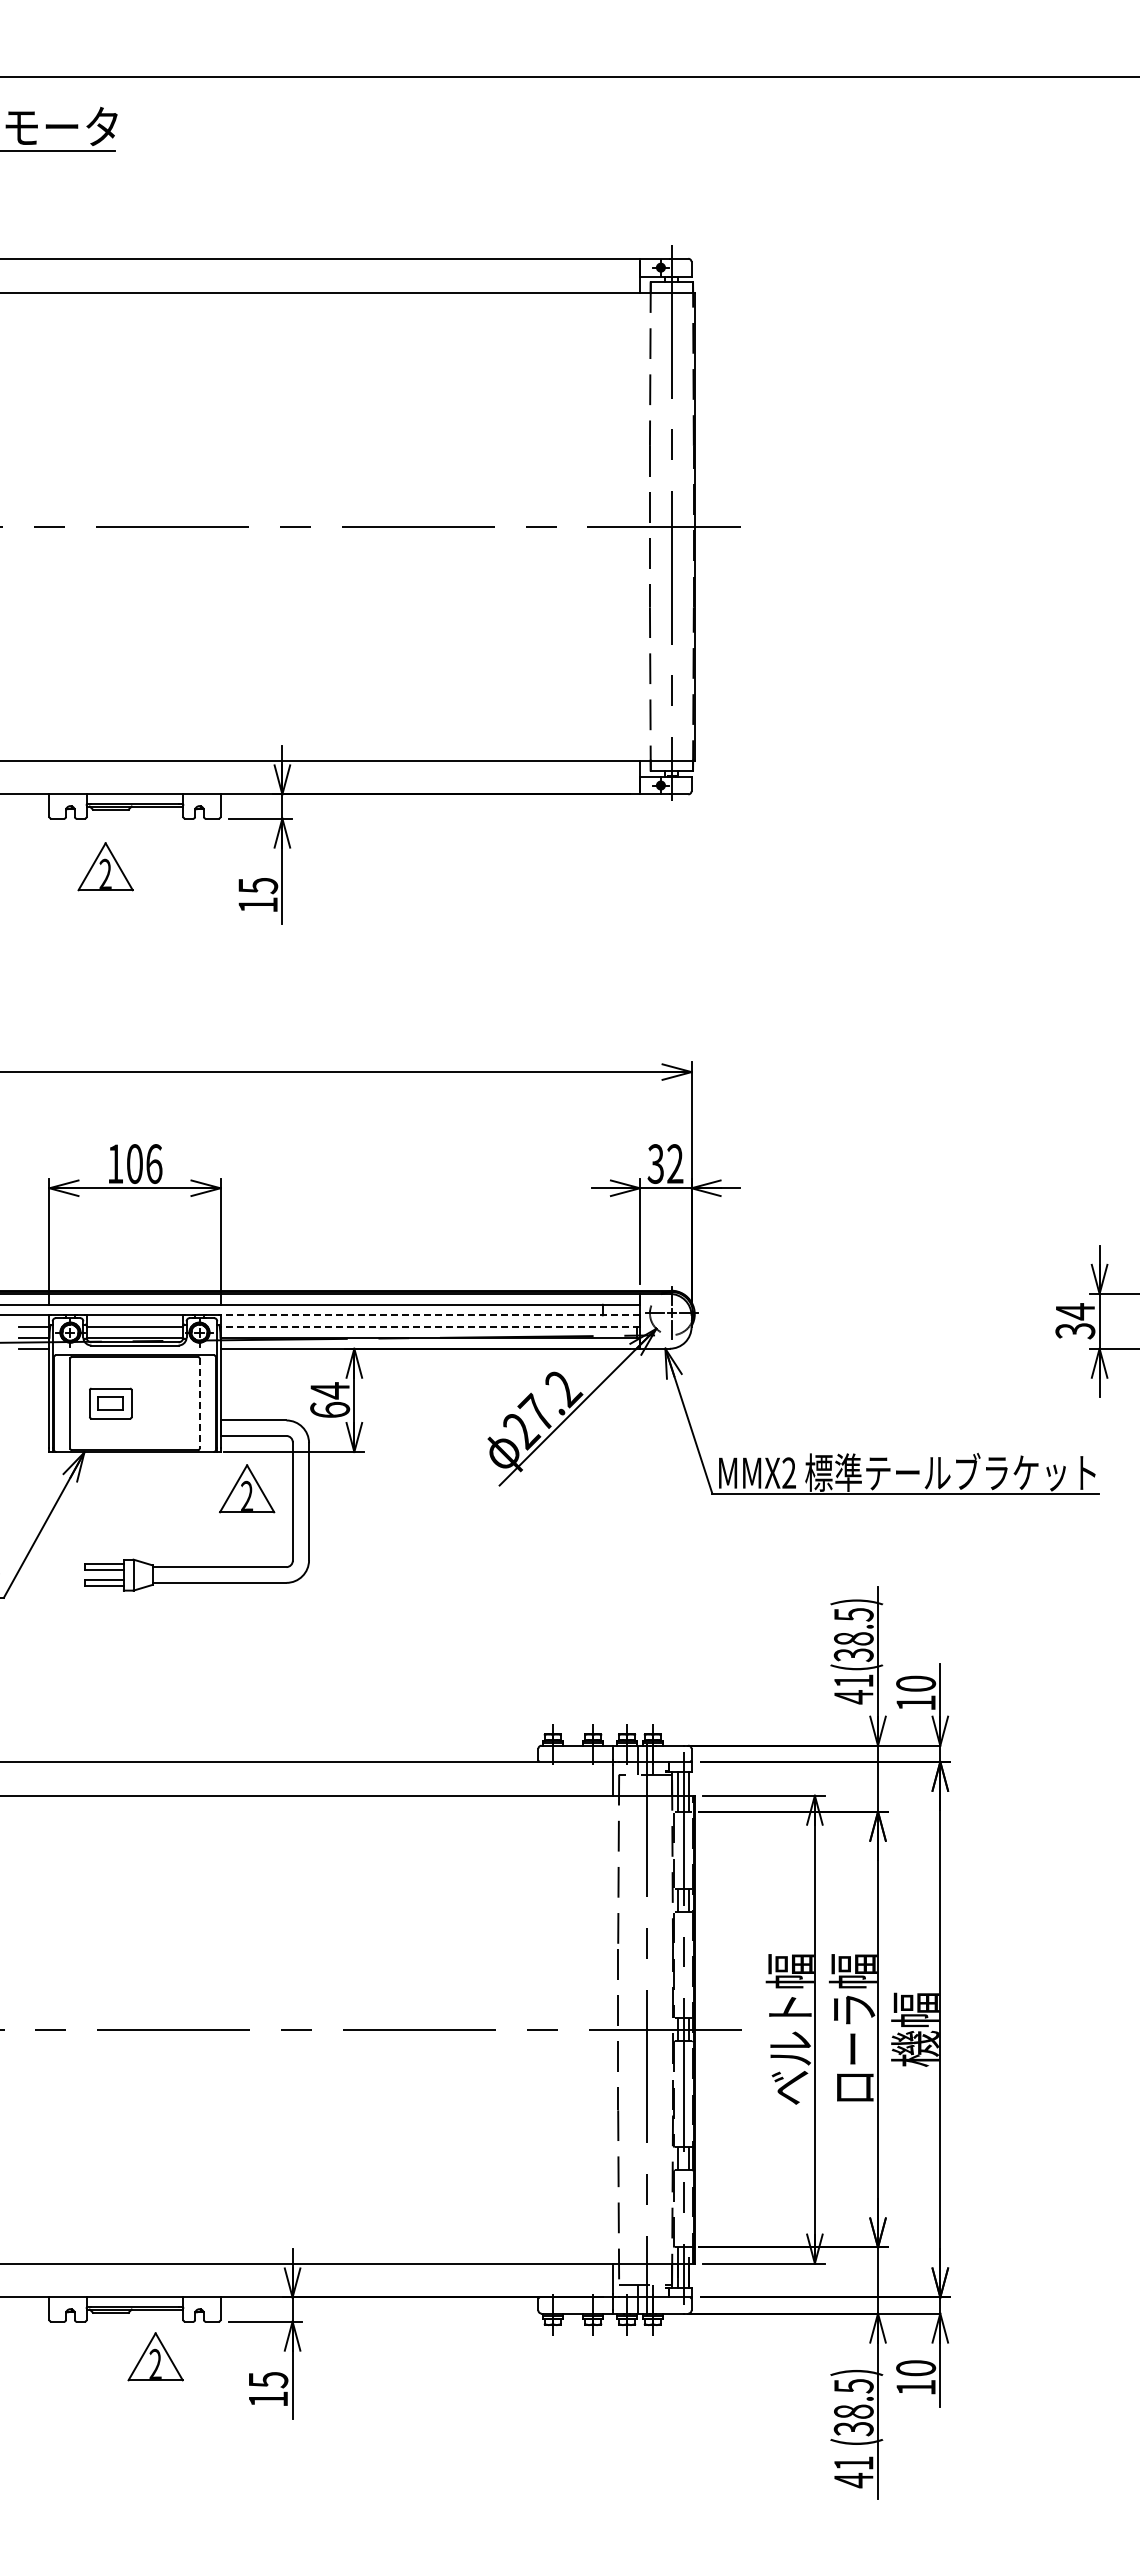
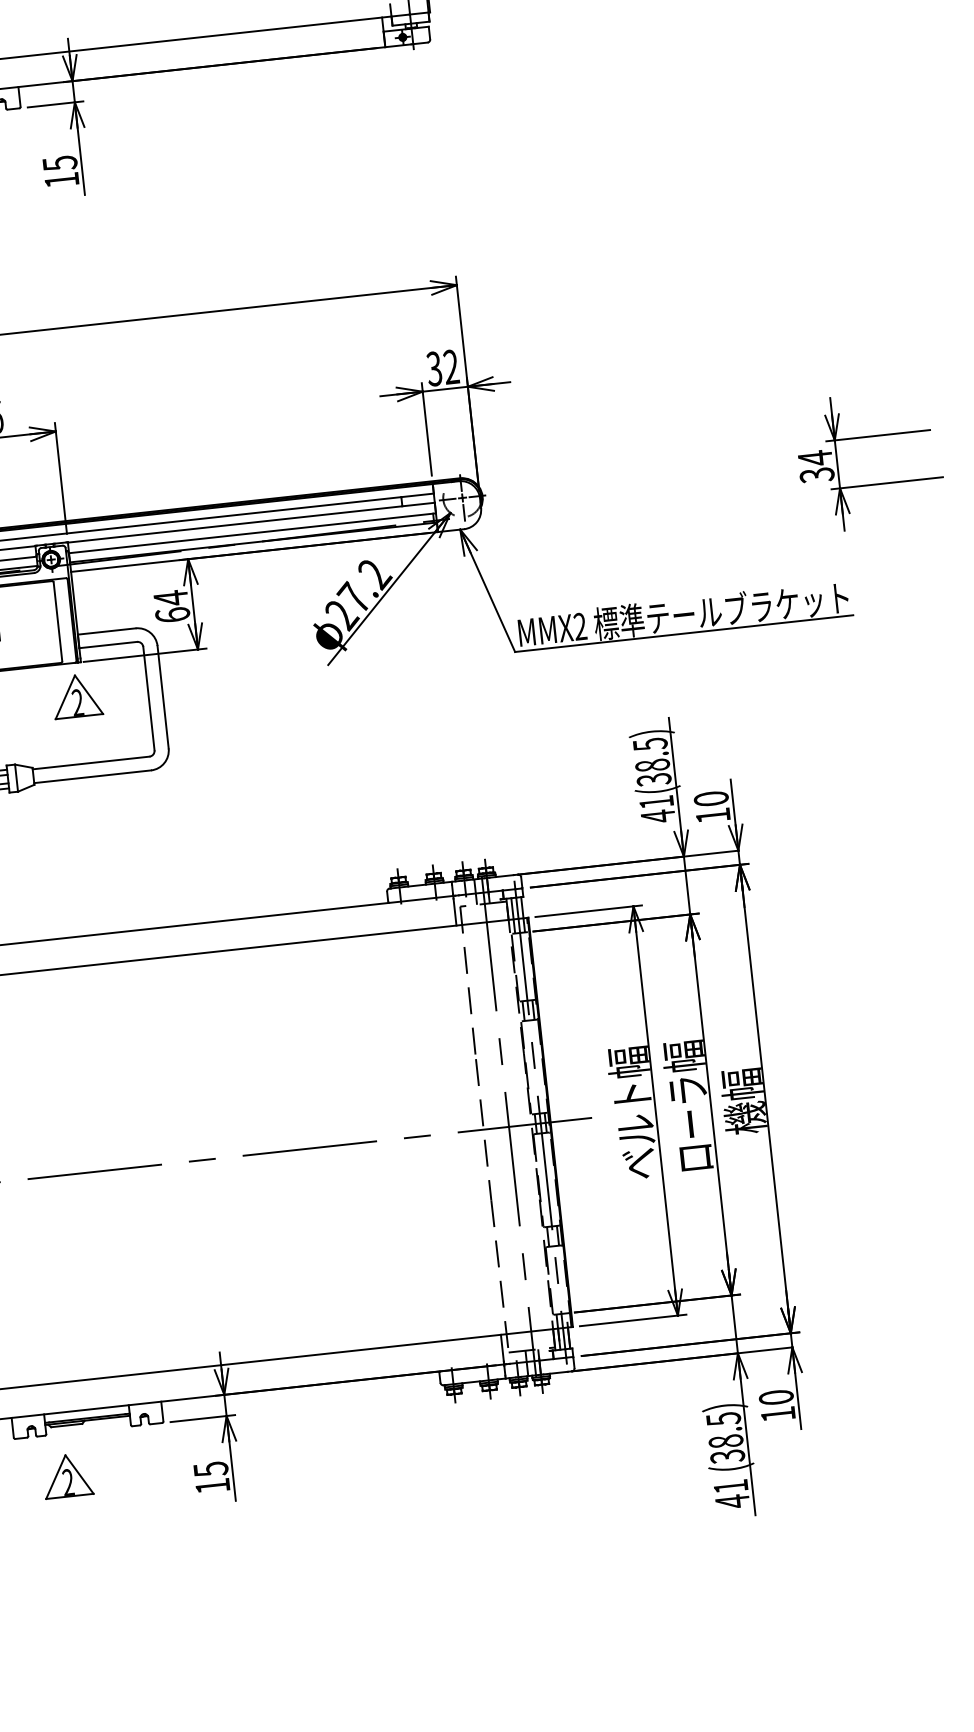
line: (430, 1315) -> (251, 522), dashed -> solid
line: (430, 1327) -> (252, 533), dashed -> solid
line: (199, 1404) -> (58, 622), dashed -> solid
part: (247, 1488) -> (77, 695), moved
part: (155, 2356) -> (67, 1475), moved

